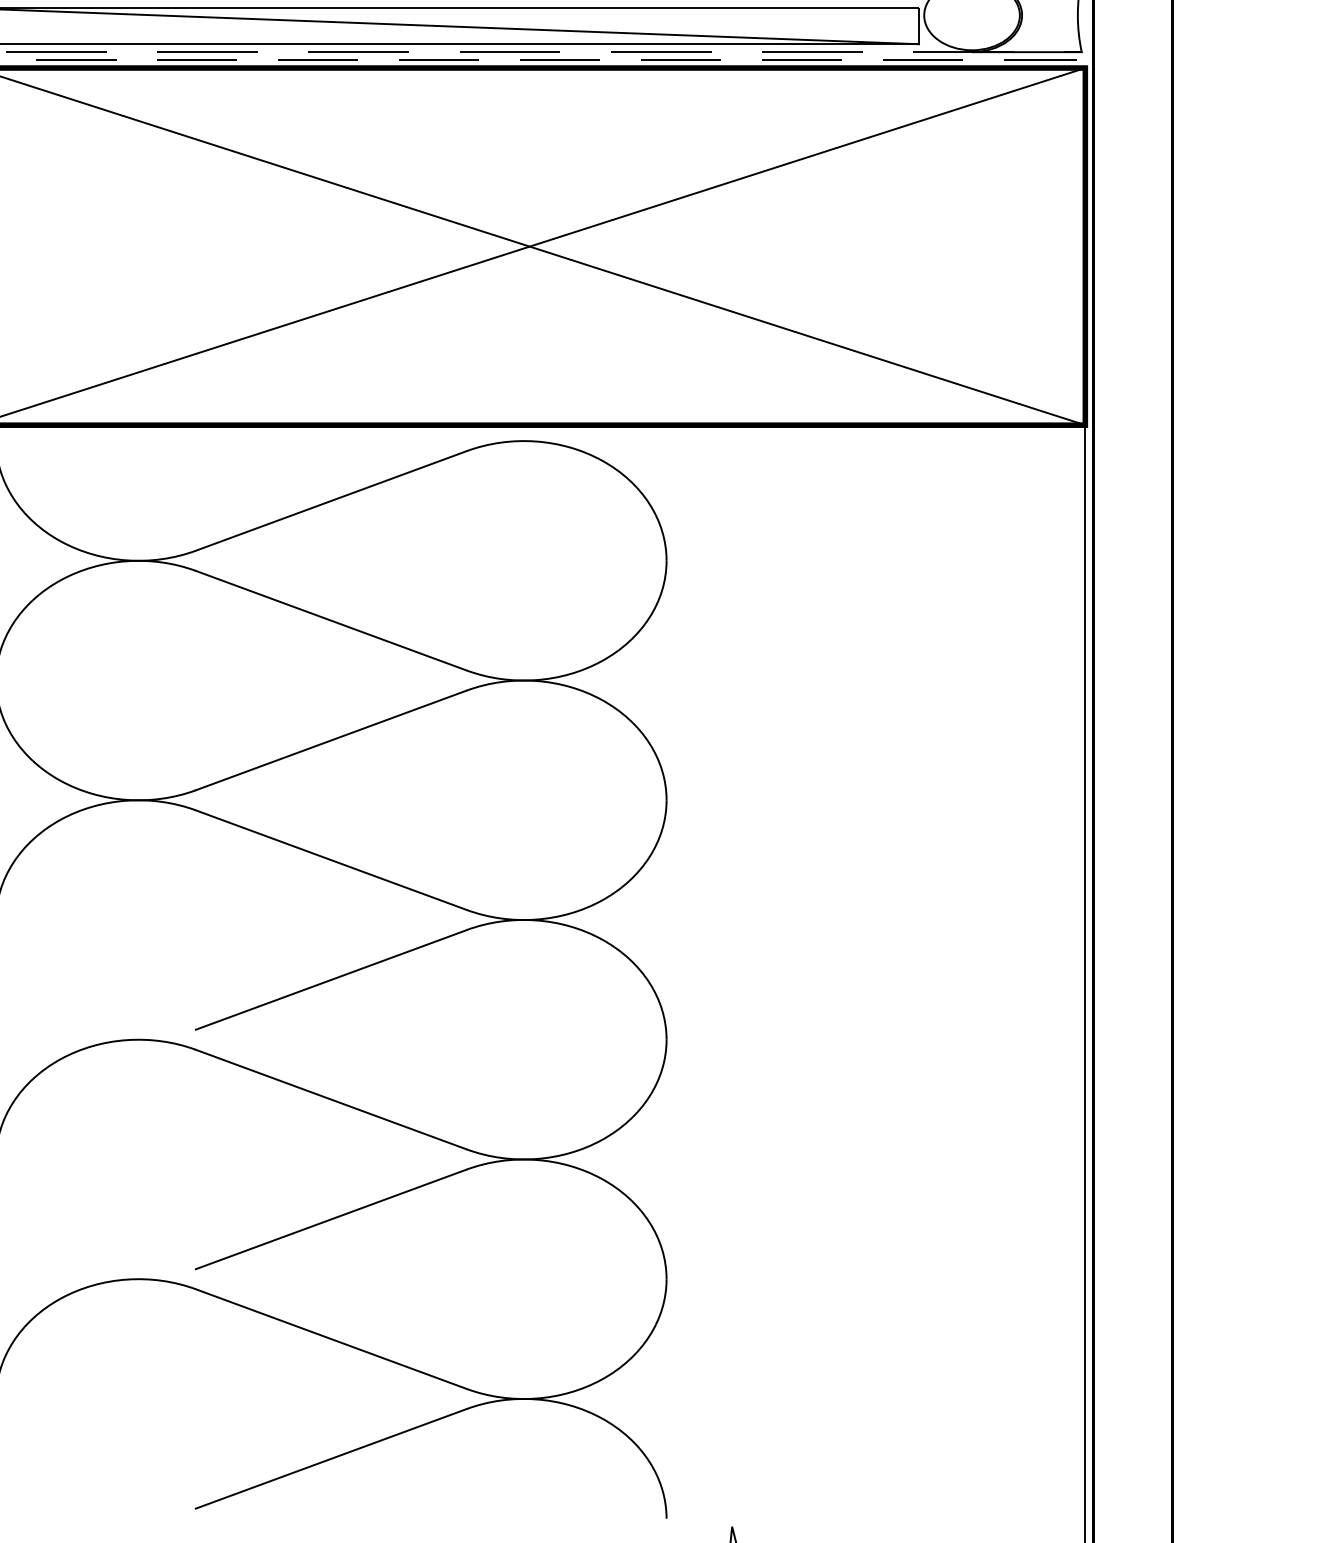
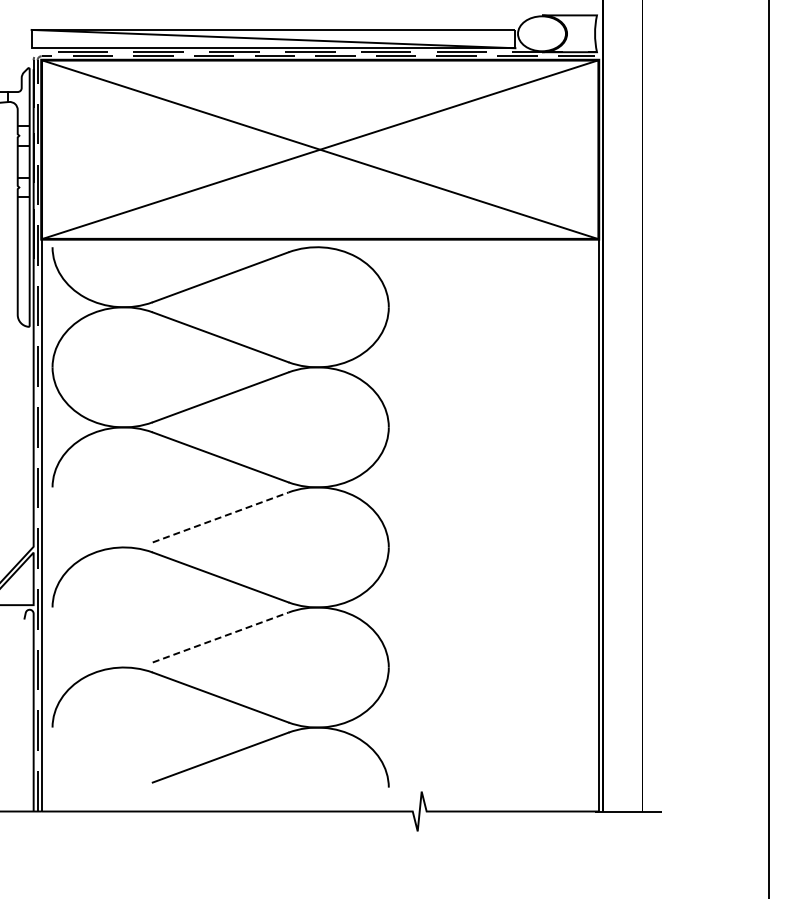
line: (332, 980) -> (221, 517), solid -> dashed
line: (332, 1219) -> (221, 637), solid -> dashed

